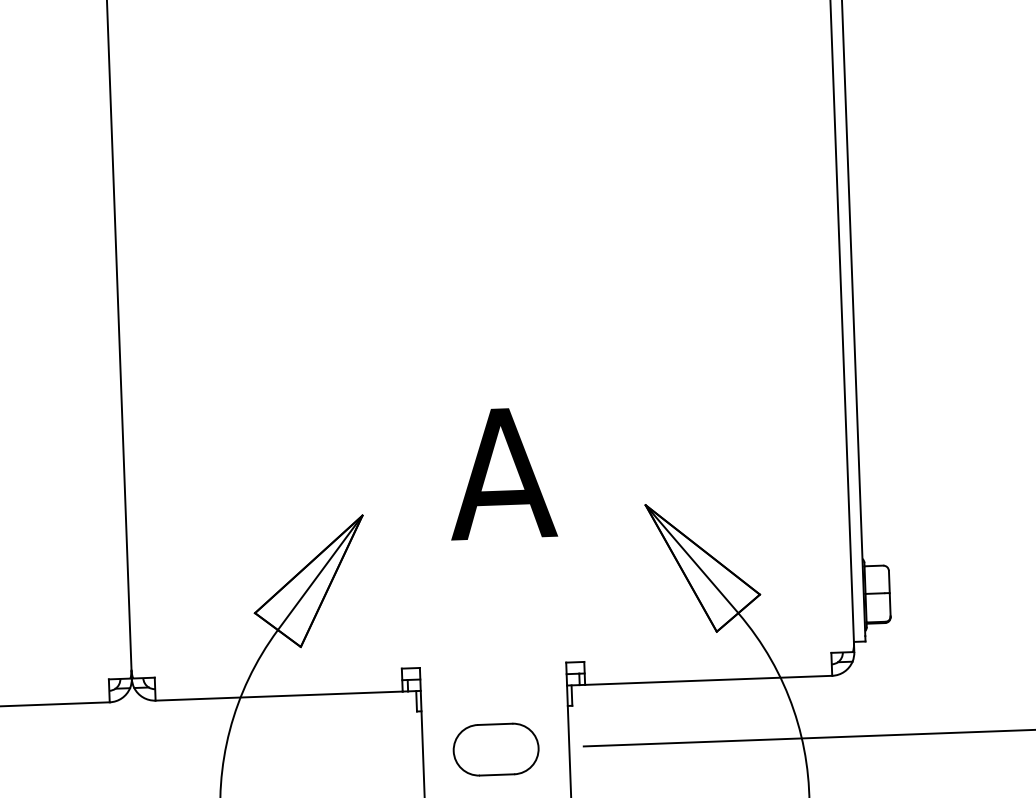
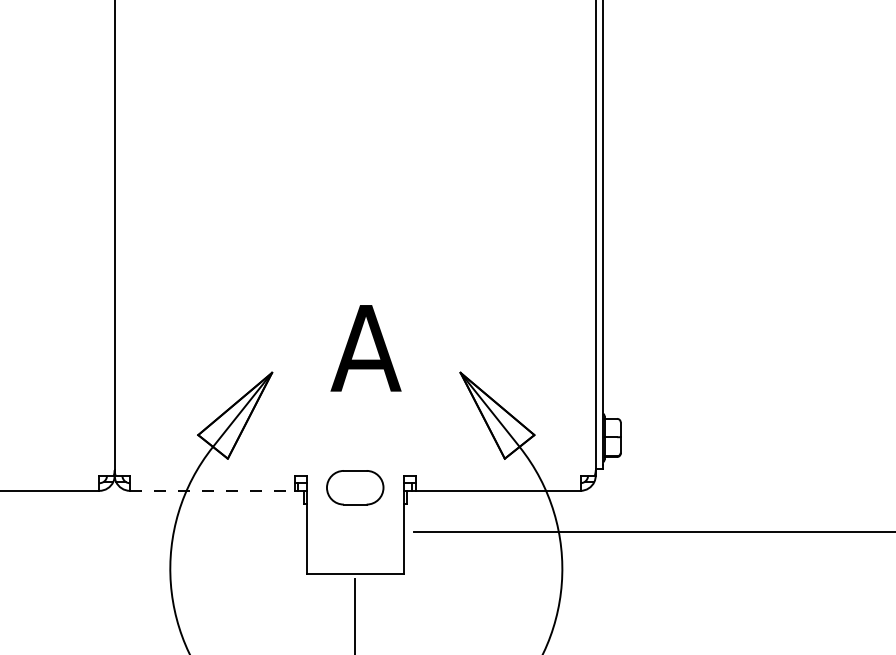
line: (279, 695) -> (212, 490), solid -> dashed
part: (496, 749) -> (355, 487), moved

